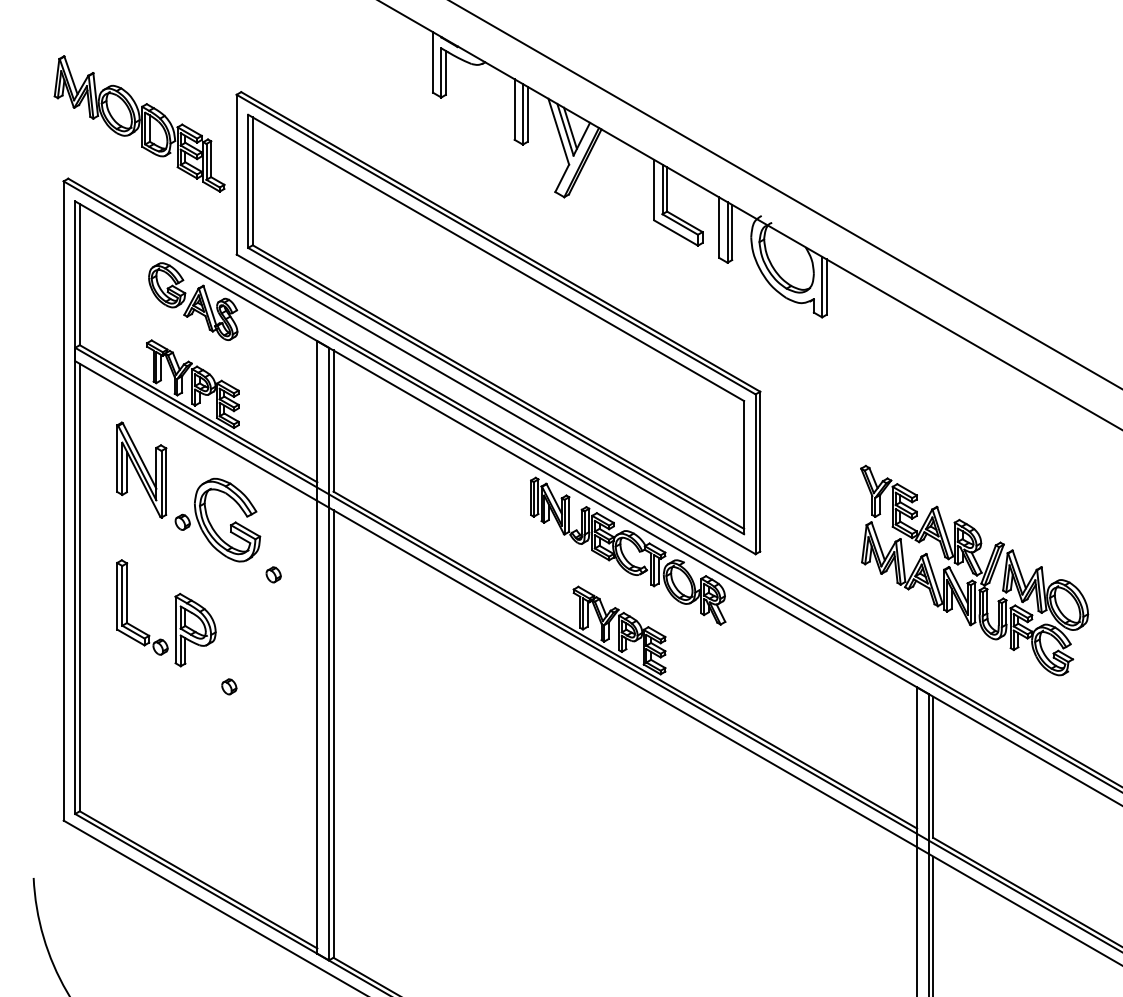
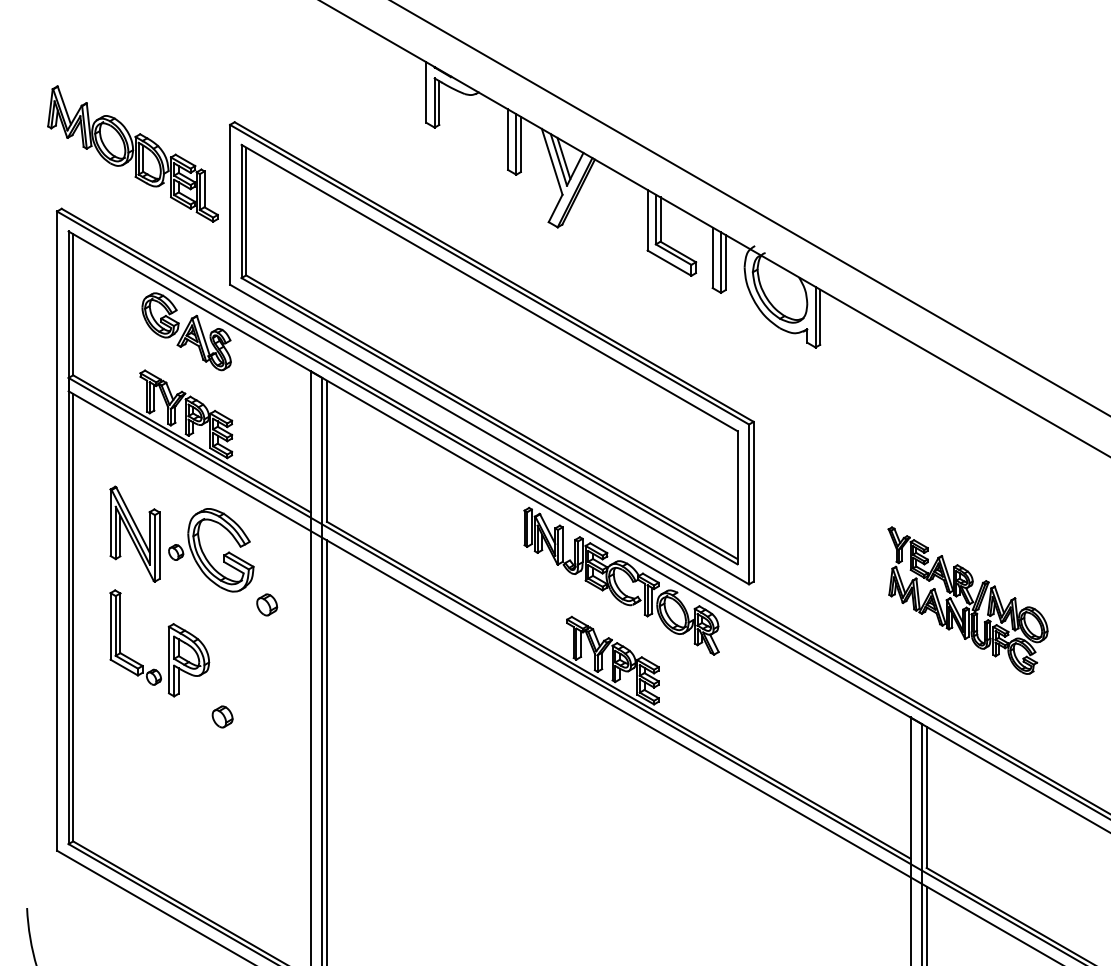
part: (141, 469) -> (134, 533), moved
part: (974, 570) -> (967, 600), size x0.7
part: (273, 574) -> (266, 604), size x1.4
part: (229, 686) -> (222, 716), size x1.4

